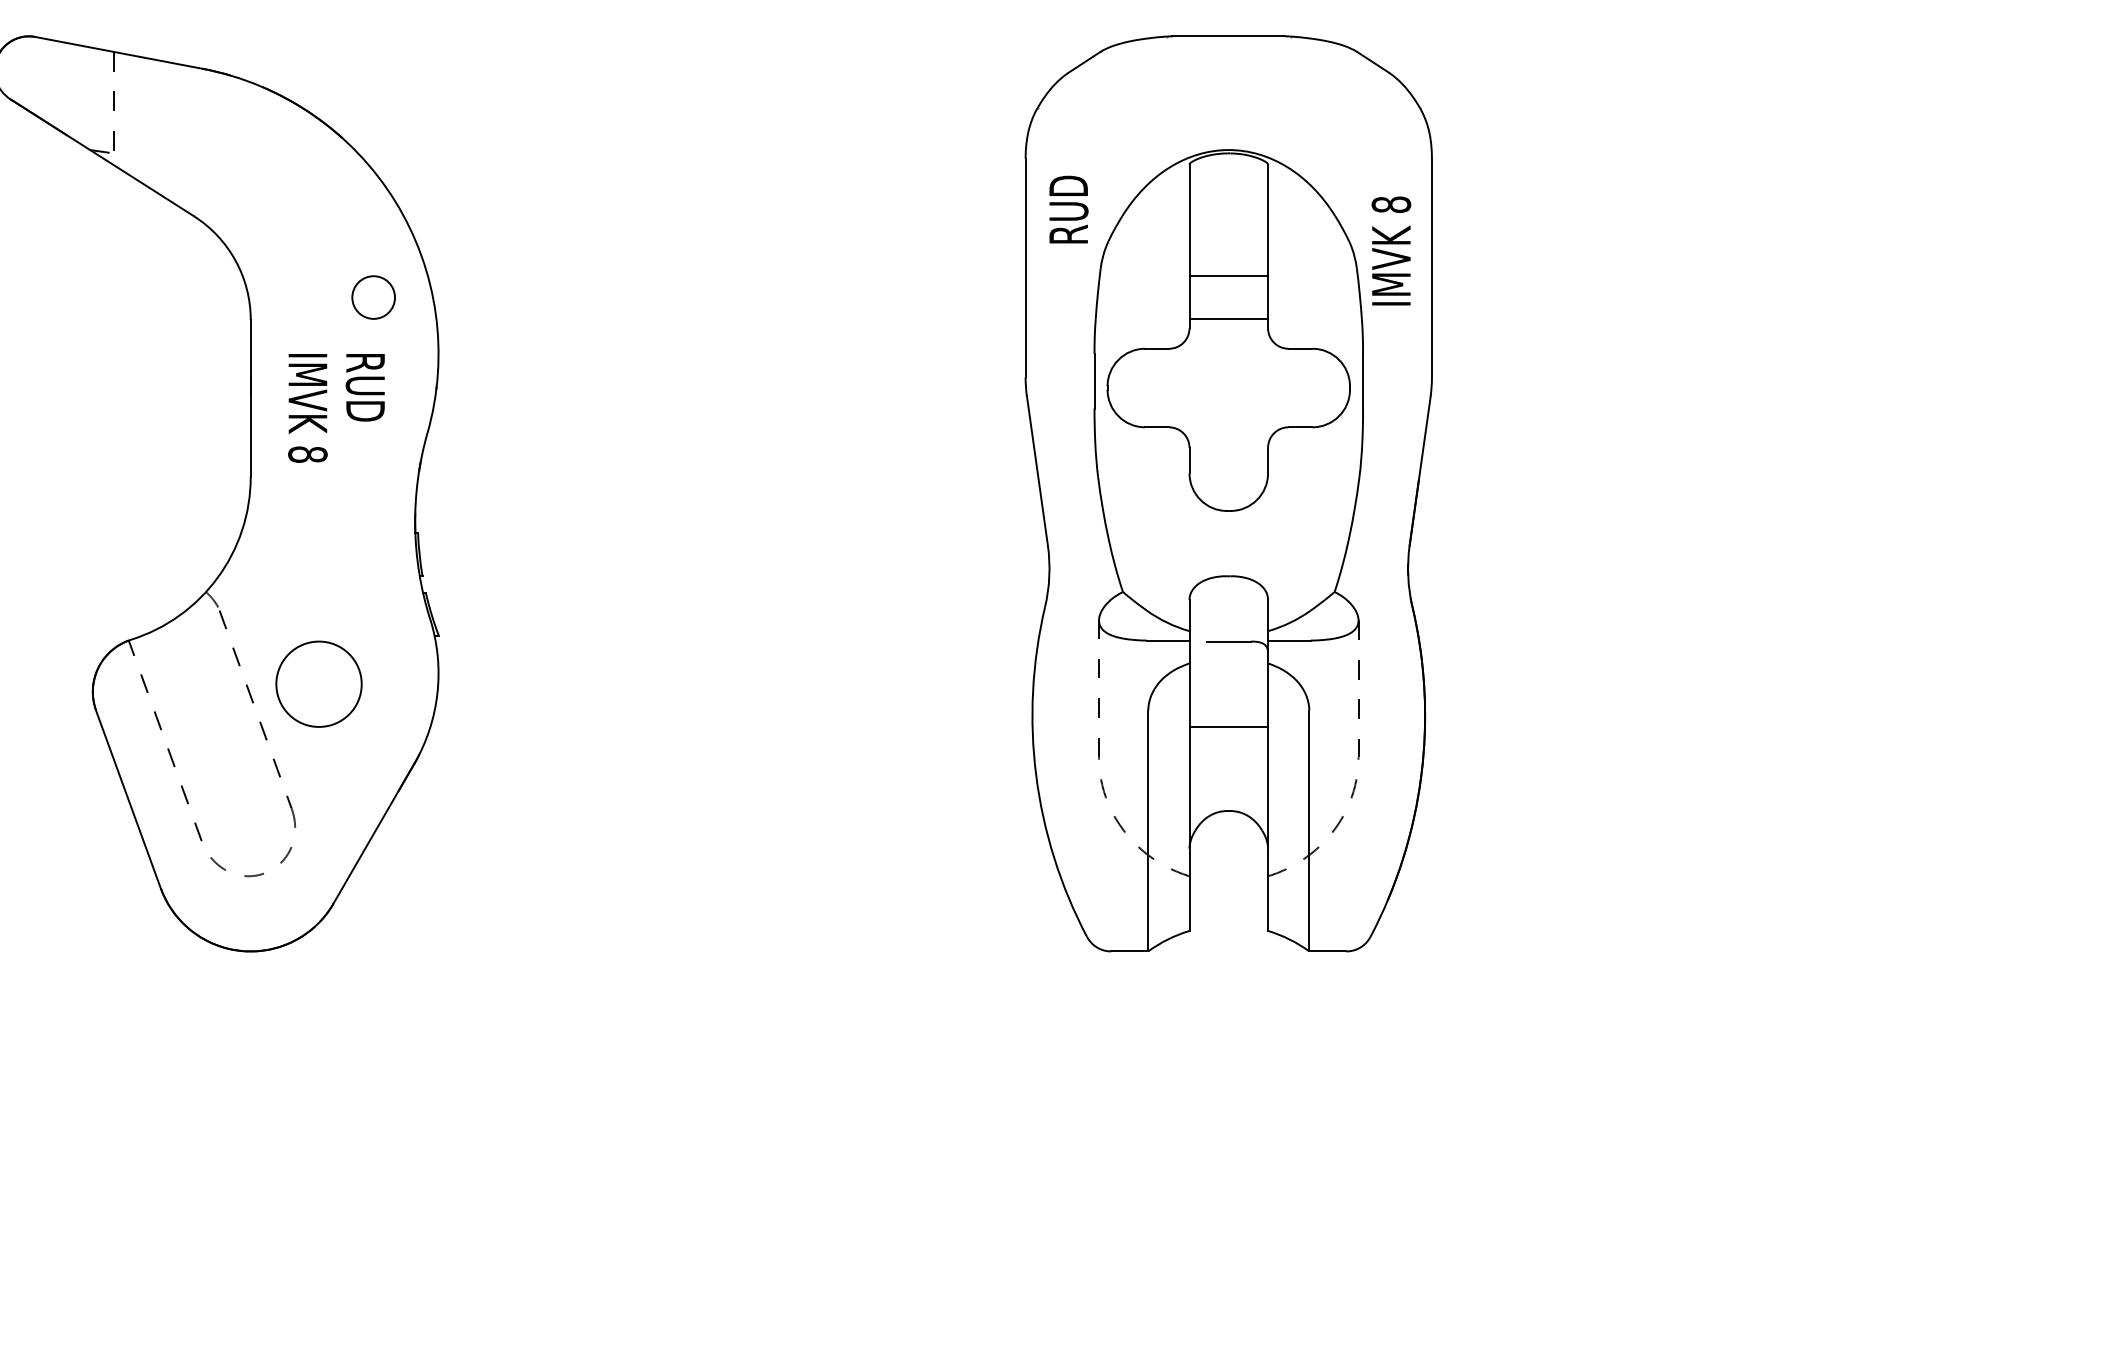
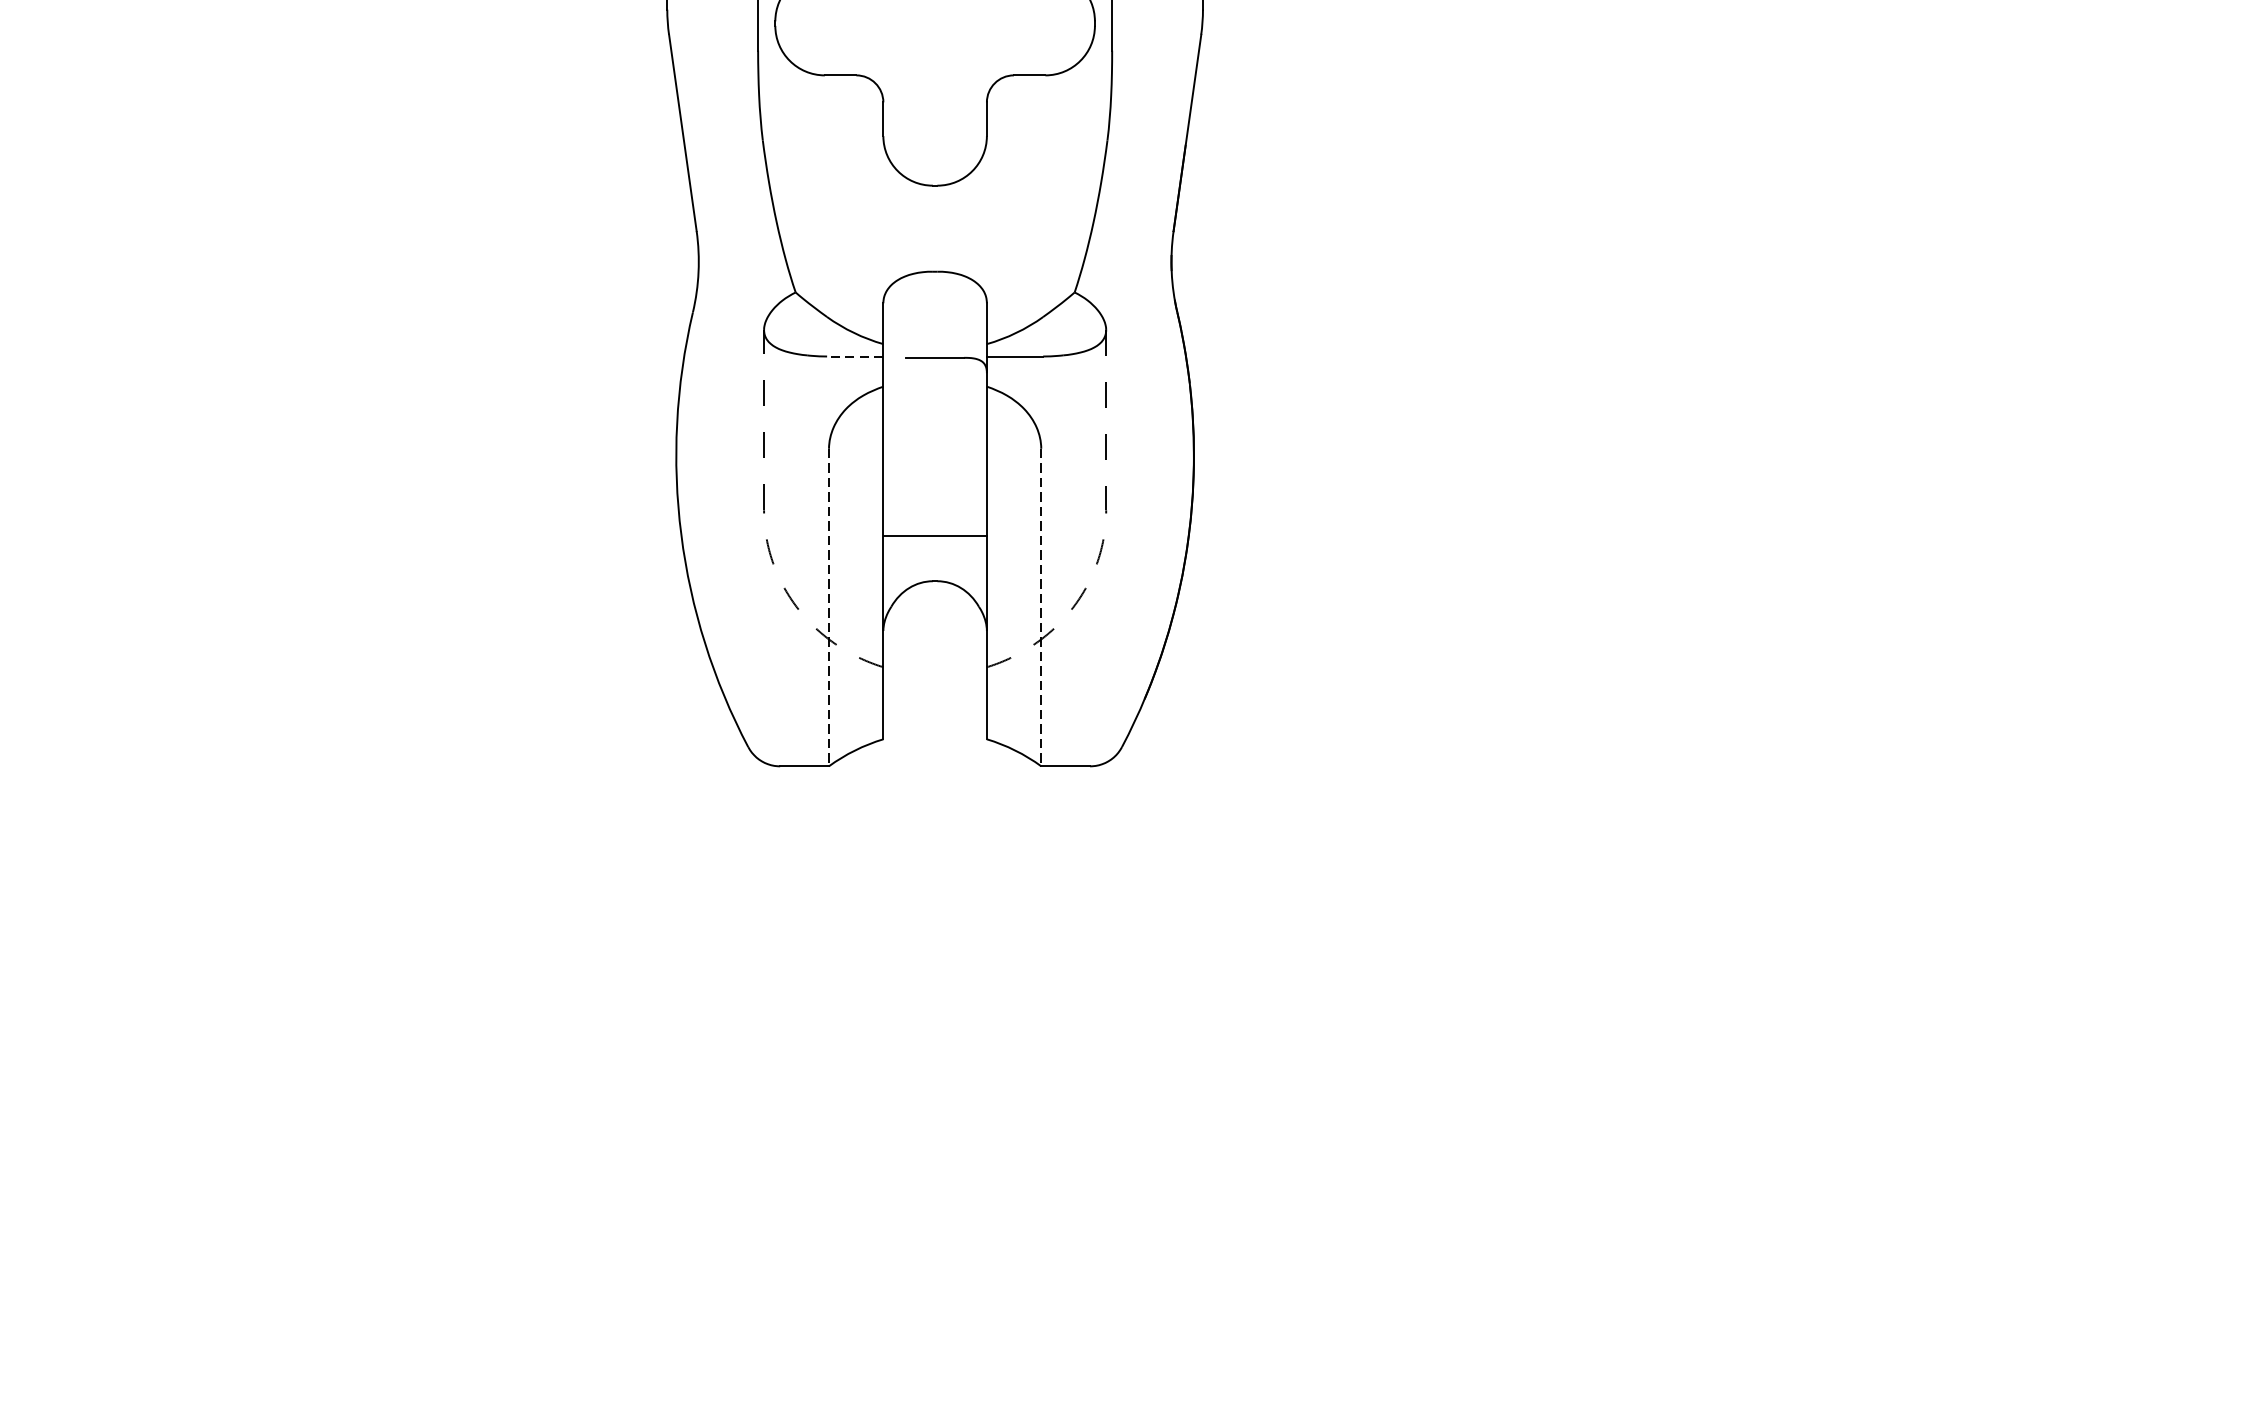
line: (1167, 640) -> (854, 356), solid -> dashed
line: (1228, 726) -> (934, 535), moved
line: (1148, 831) -> (829, 608), solid -> dashed
line: (1309, 831) -> (1041, 608), solid -> dashed

